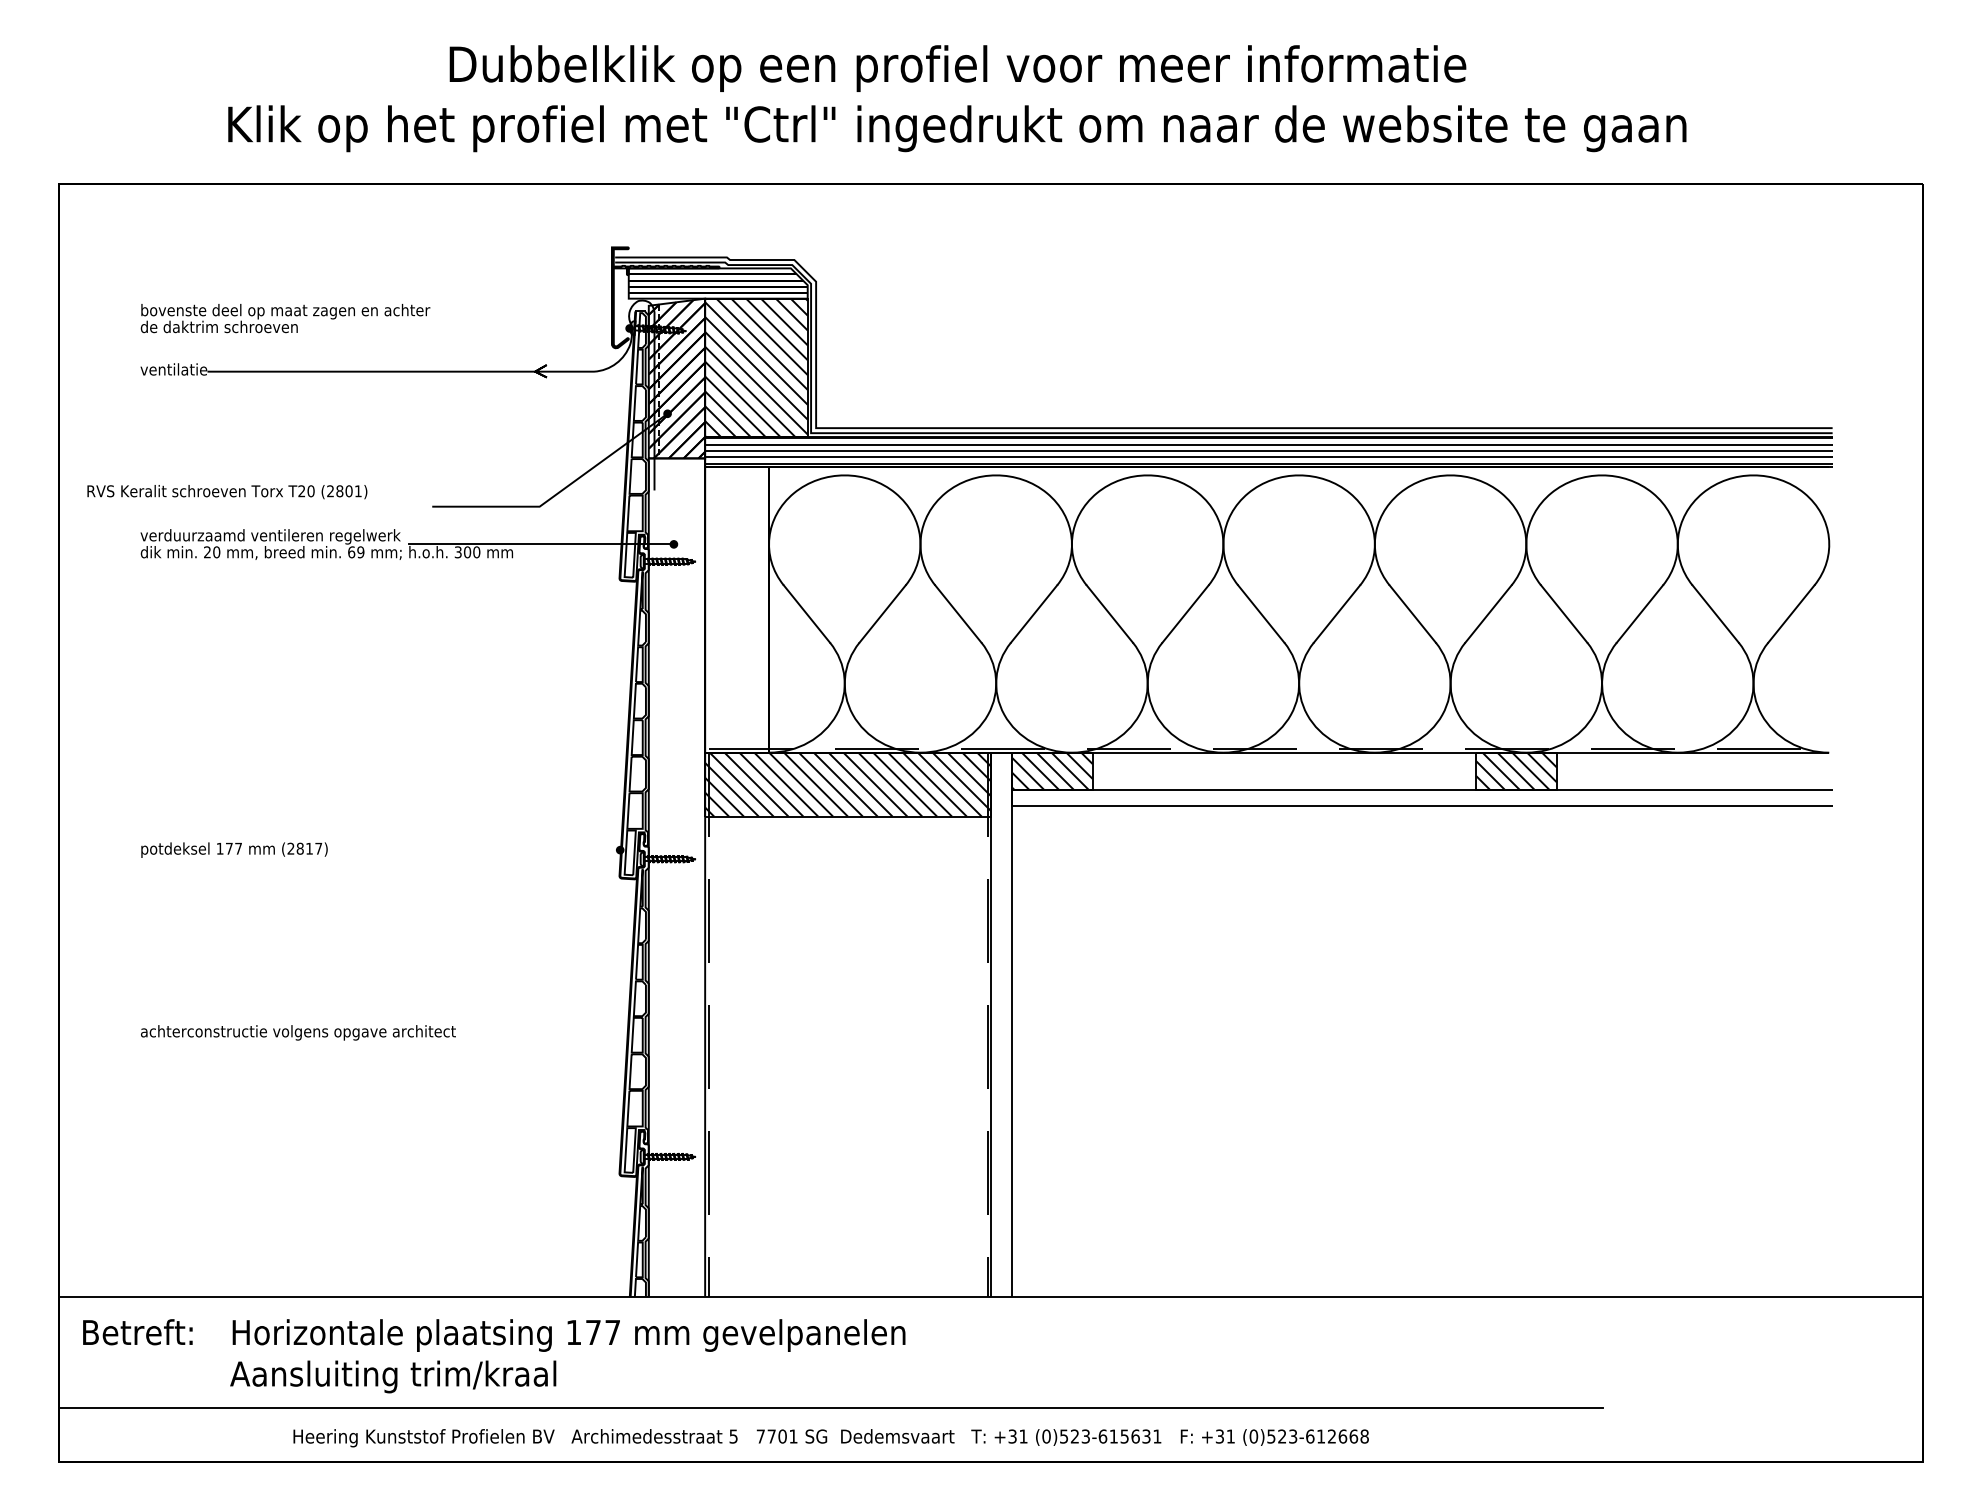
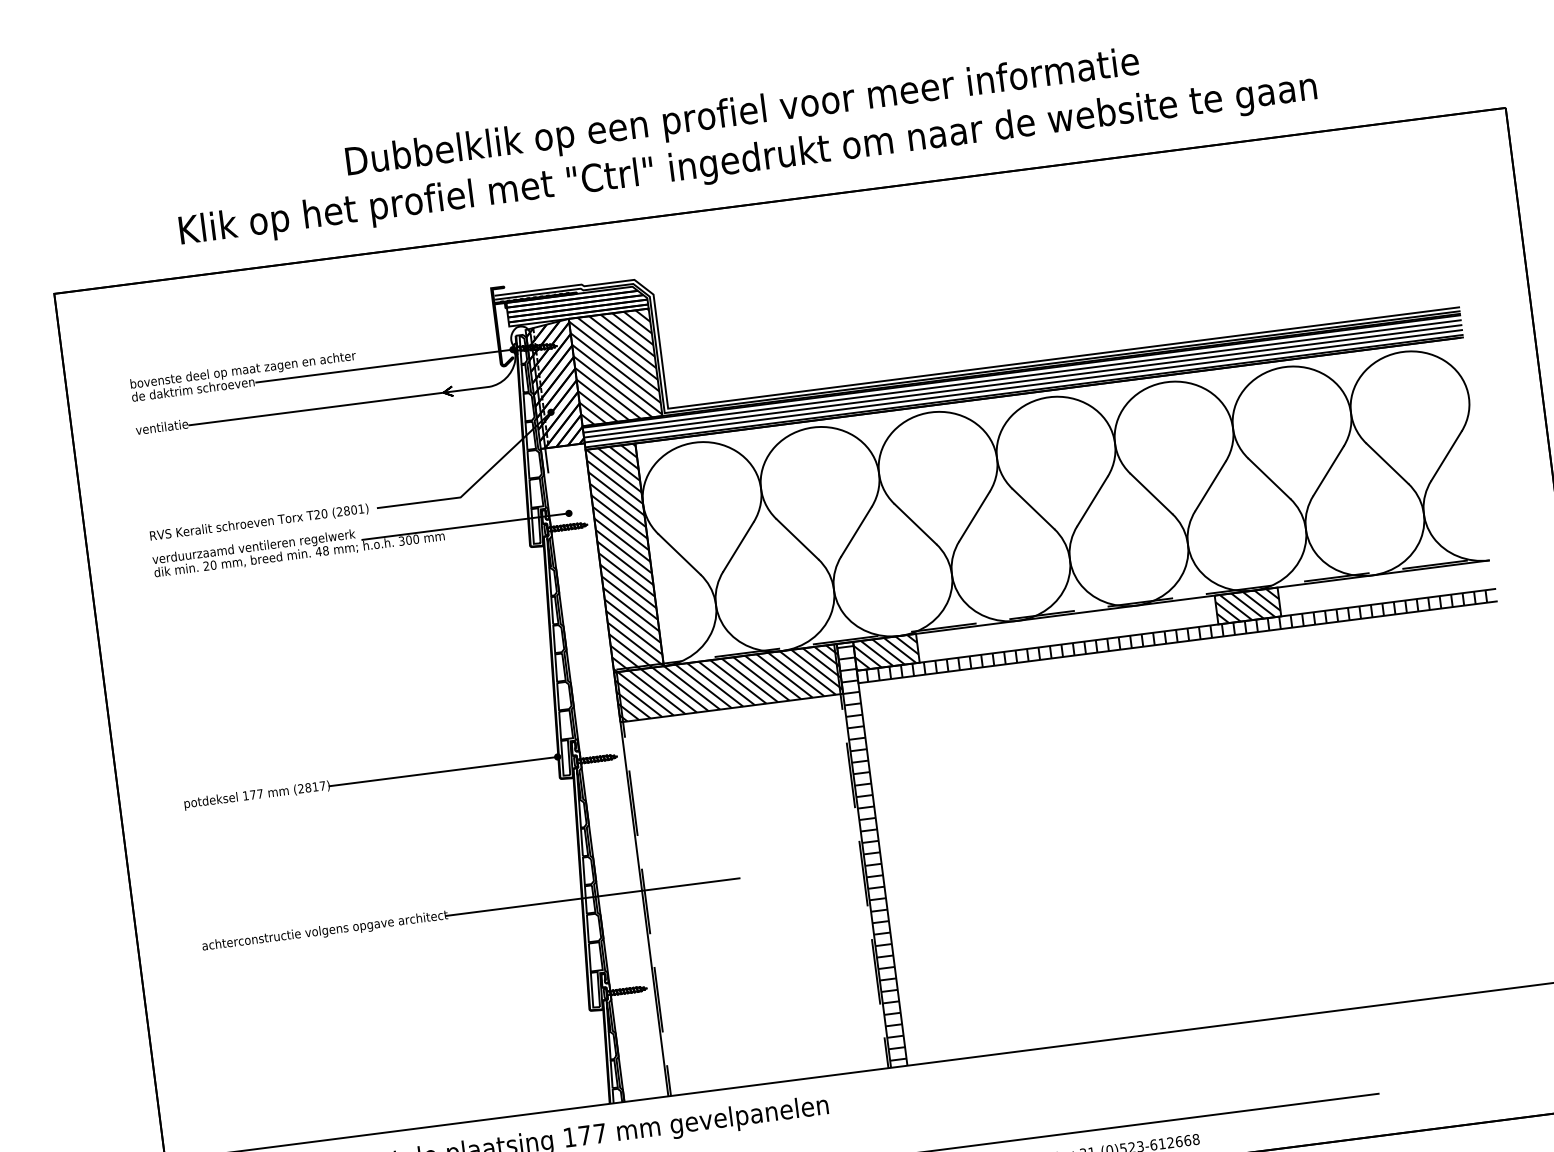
line: (464, 328) -> (384, 366), added
text: (227, 492) -> (259, 523), moved
text: (355, 552) -> (321, 551), 69 -> 48
hatch: (737, 609) -> (625, 557), added
hatch: (1421, 797) -> (1176, 636), added
line: (473, 850) -> (443, 771), added
hatch: (1001, 1022) -> (871, 853), added
line: (641, 1032) -> (592, 896), added

